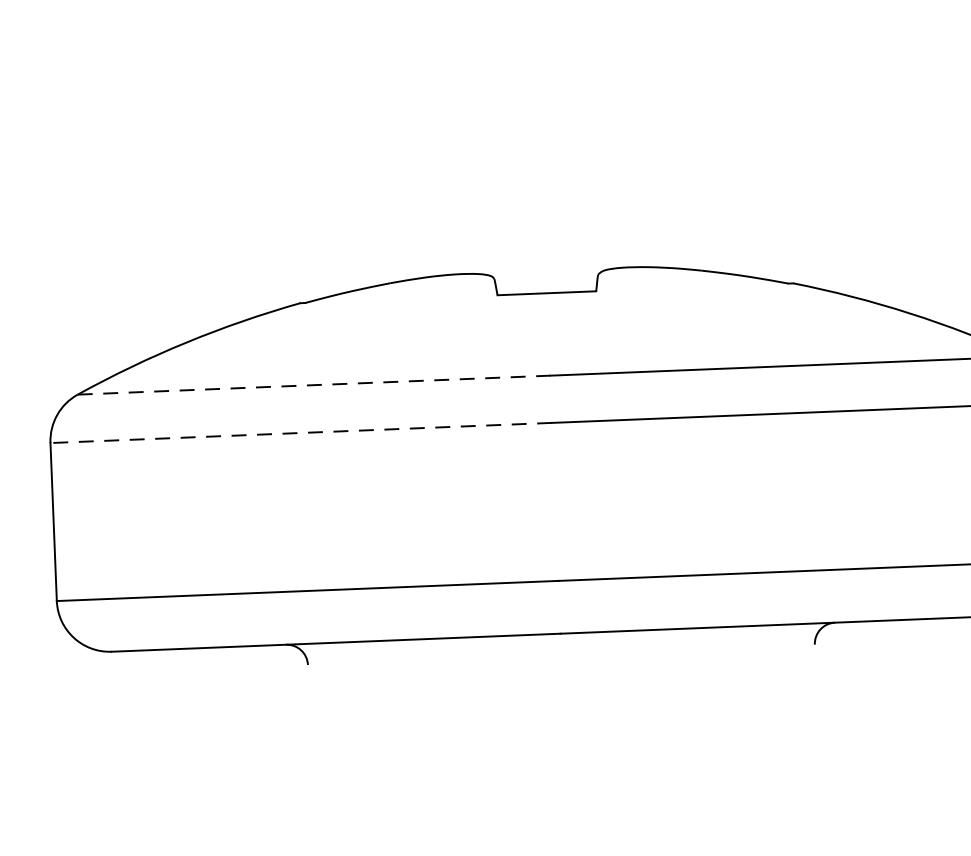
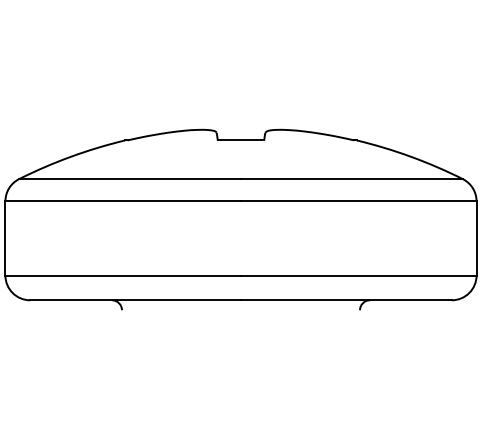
line: (314, 385) -> (130, 179), dashed -> solid
line: (301, 433) -> (123, 201), dashed -> solid

